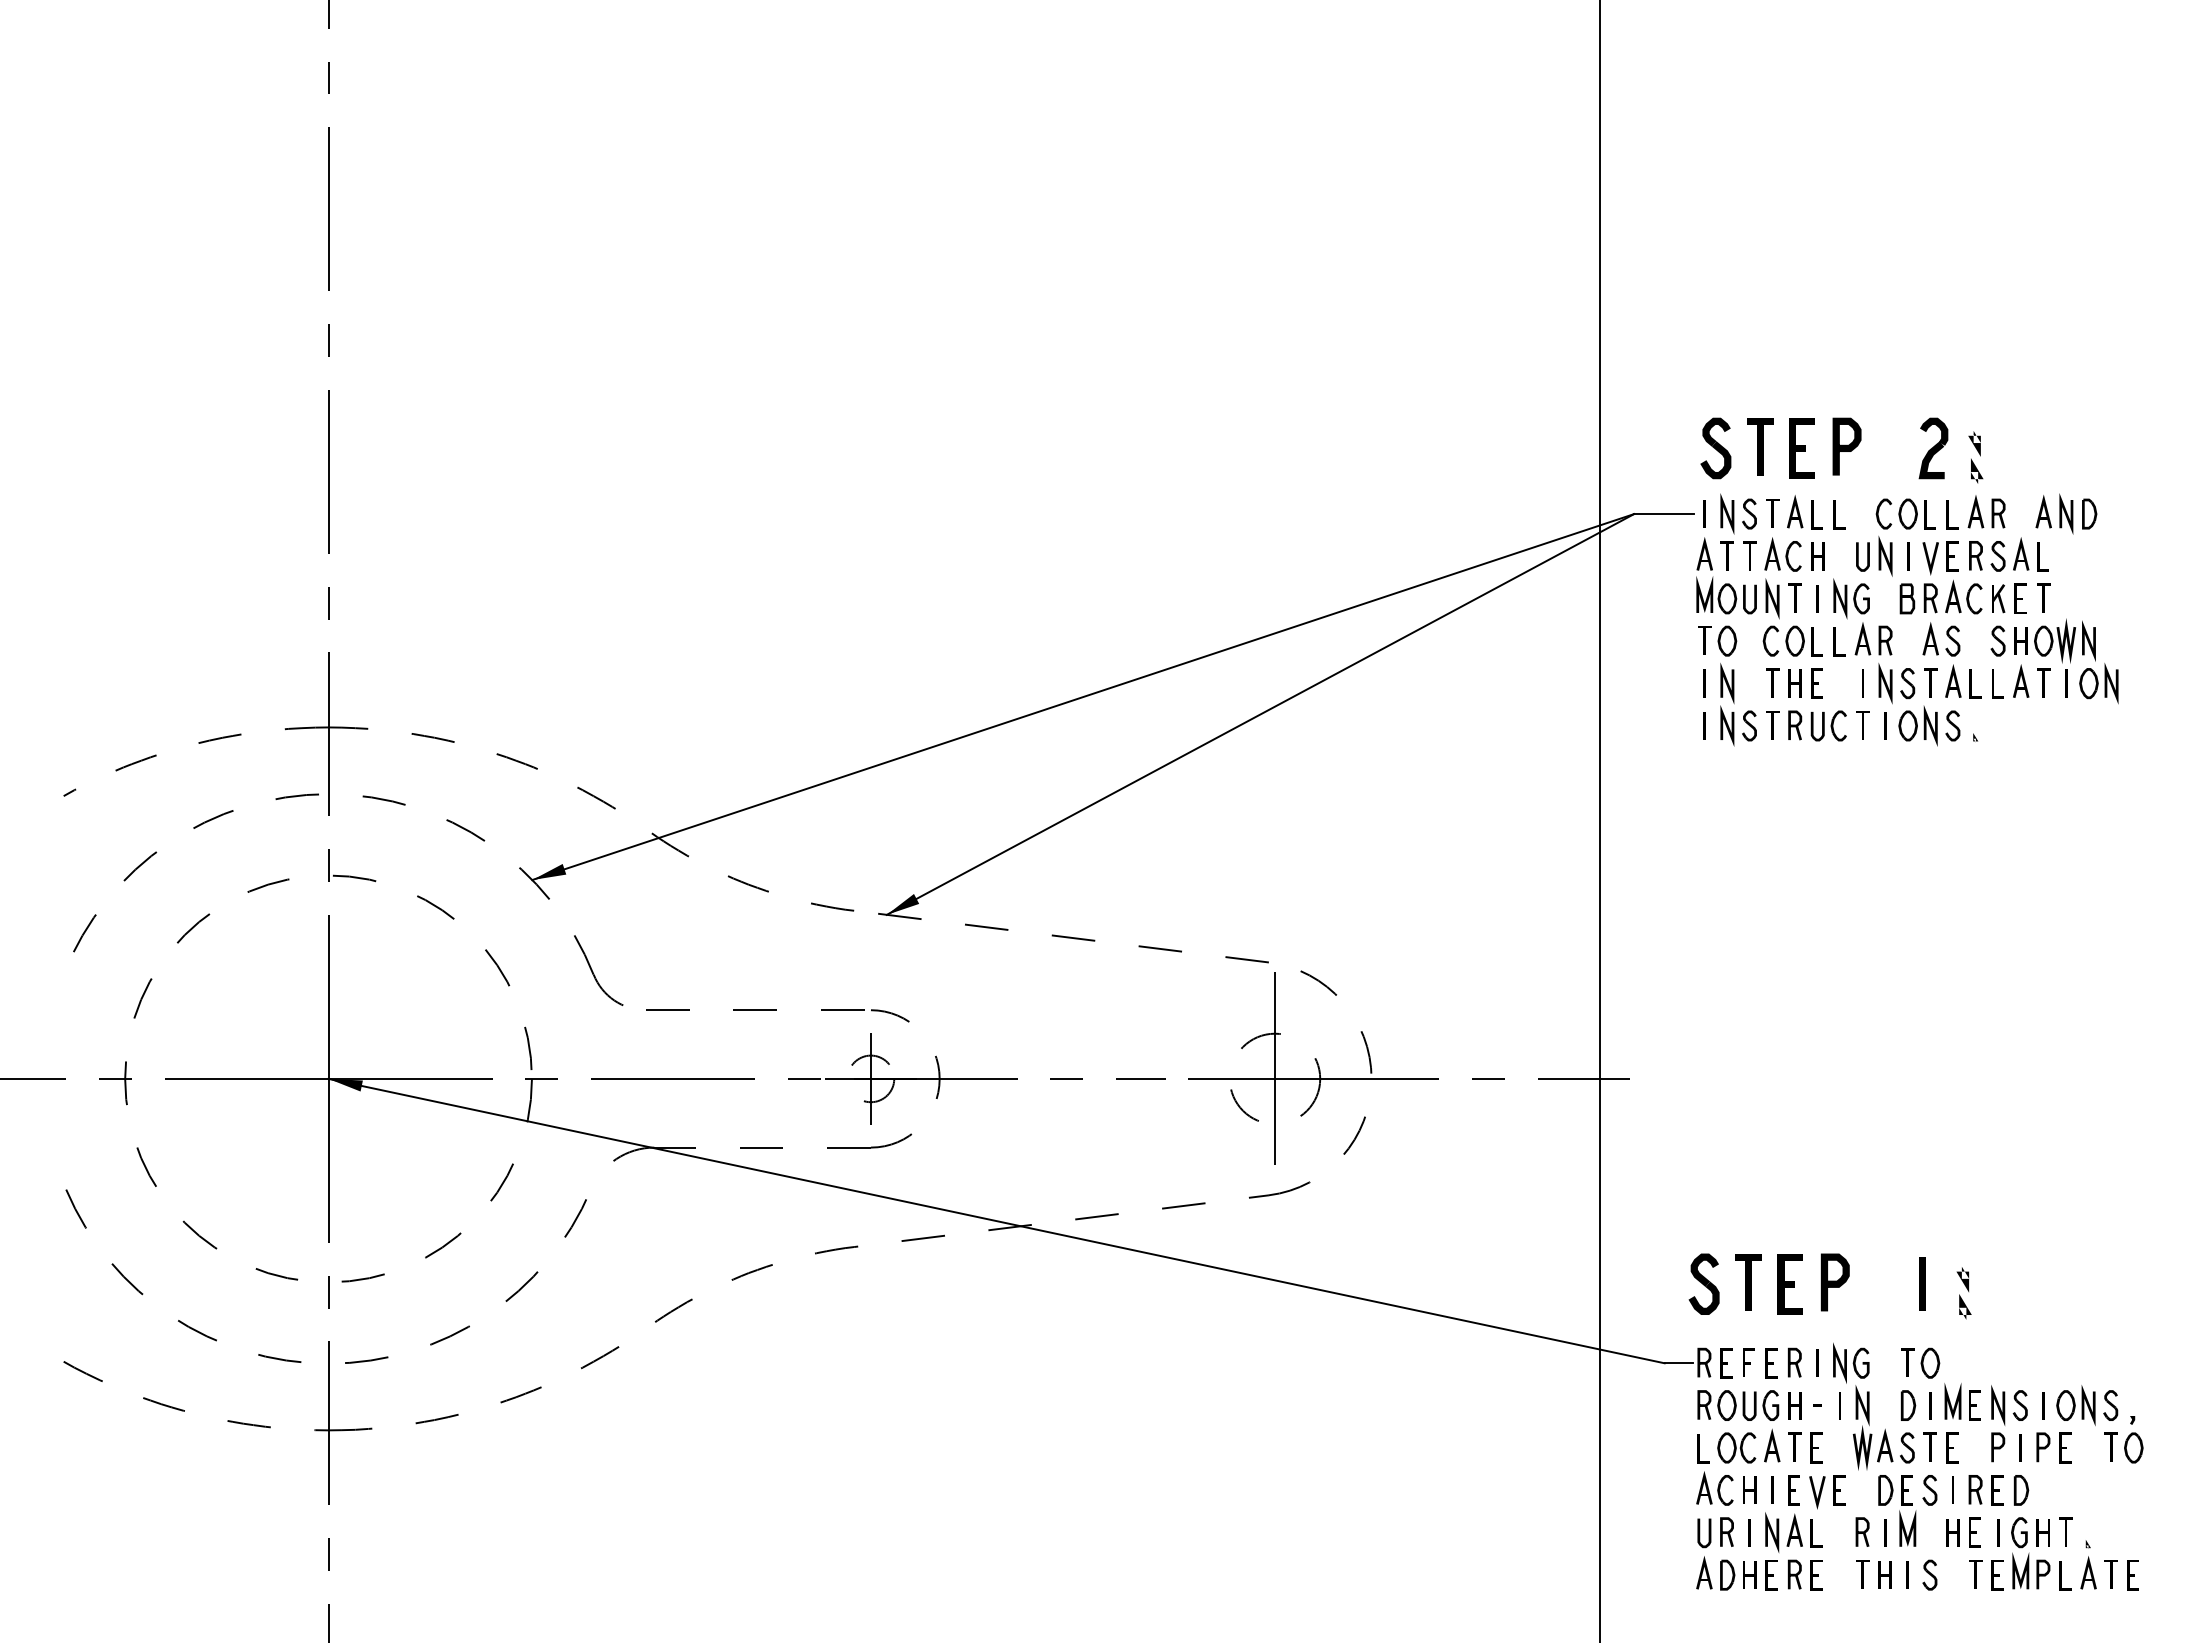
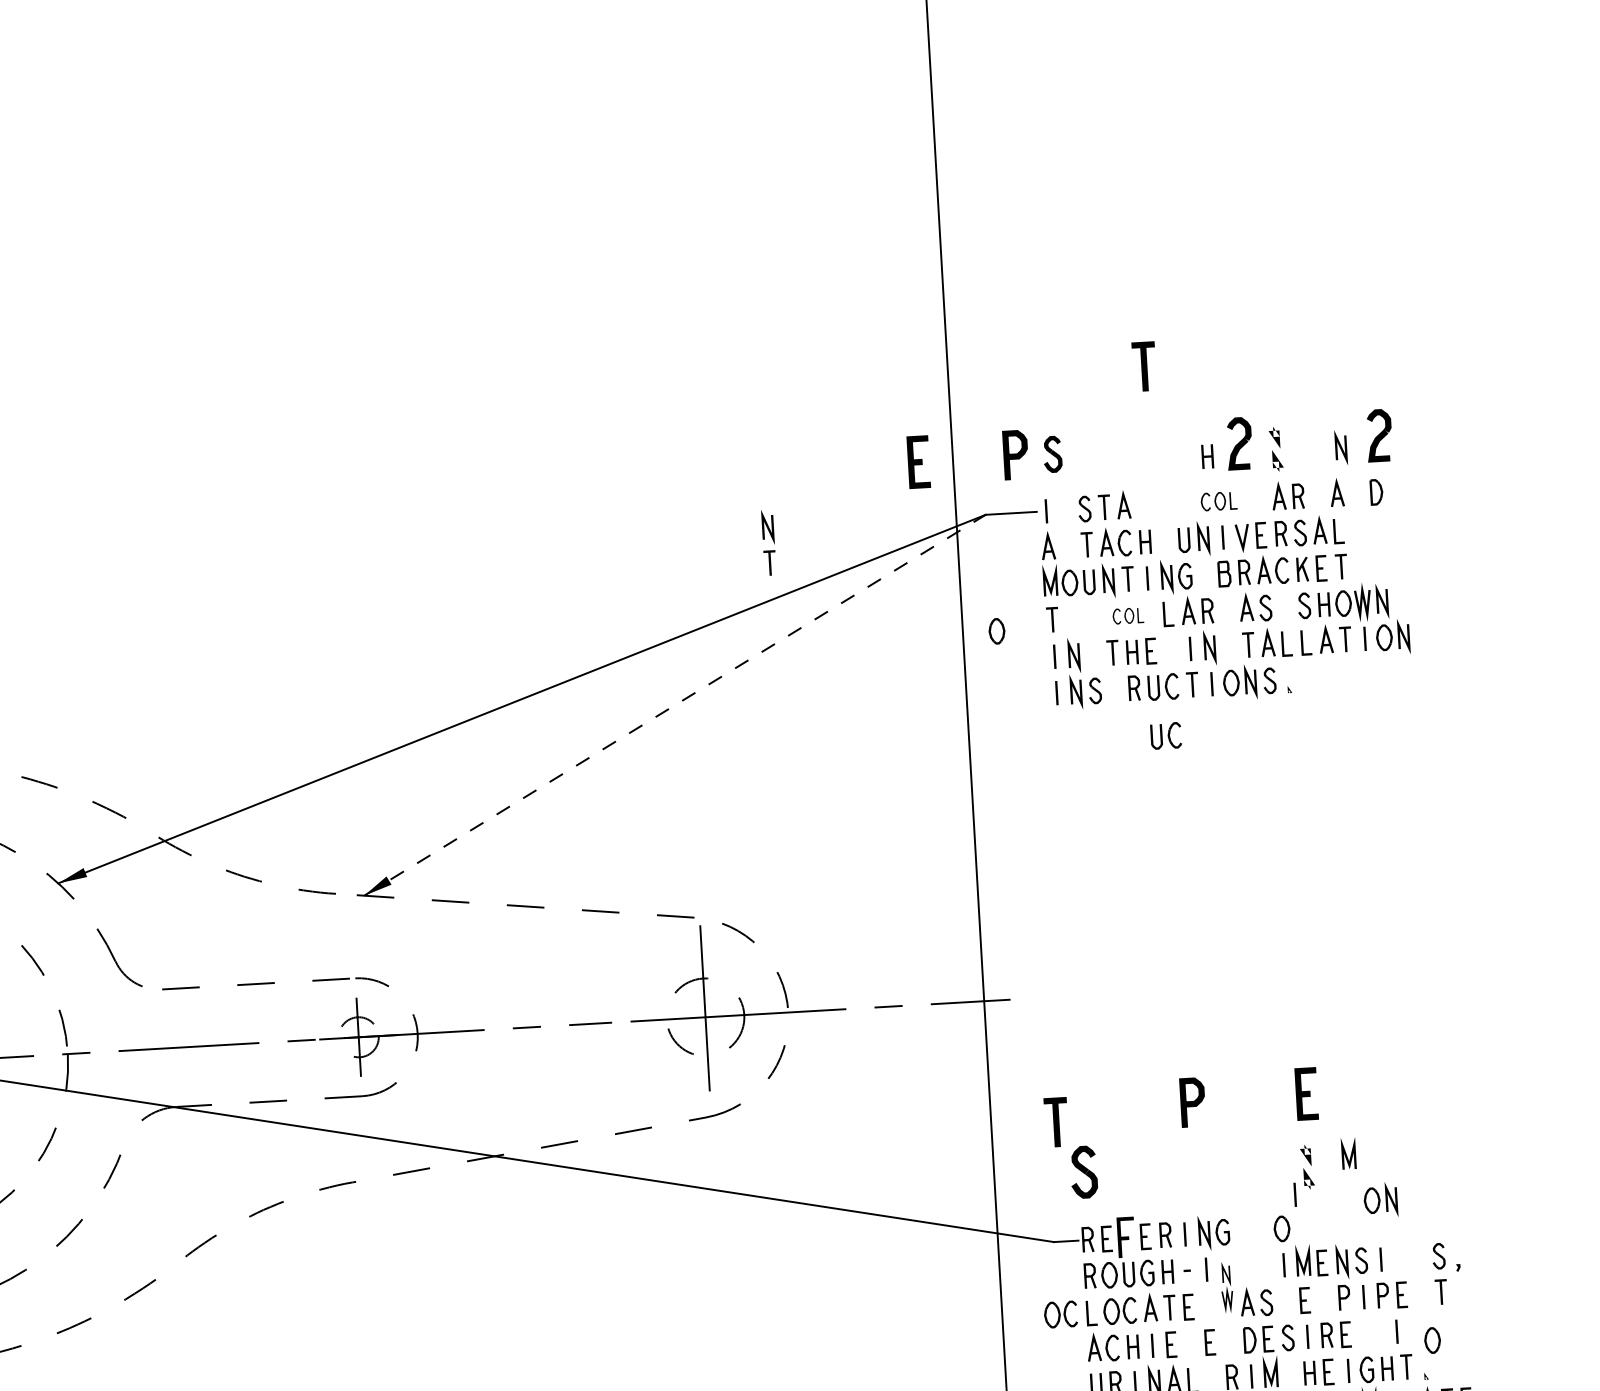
part: (1760, 446) -> (1144, 366), moved
curve: (1846, 446) -> (1015, 454), moved
part: (1715, 448) -> (1052, 454), size x0.7
part: (1801, 448) -> (918, 462), moved
part: (2096, 448) -> (1379, 435), added
part: (1895, 461) -> (1207, 456), added
part: (1905, 513) -> (1218, 500), size x0.7
line: (2066, 513) -> (1341, 447), moved
line: (1813, 514) -> (1139, 506), removed
line: (1835, 514) -> (1158, 505), removed
line: (1948, 514) -> (1255, 499), removed
part: (1727, 531) -> (768, 542), moved
part: (1727, 640) -> (997, 630), moved
part: (1792, 640) -> (1127, 615), size x0.6
part: (1907, 683) -> (1228, 646), removed
line: (1260, 714) -> (675, 705), solid -> dashed
part: (1772, 725) -> (1114, 689), removed
part: (1828, 782) -> (1165, 735), added
line: (2010, 1280) -> (1346, 1153), added
part: (1748, 1282) -> (1056, 1122), moved
curve: (1834, 1282) -> (1192, 1102), moved
line: (1922, 1283) -> (1271, 1160), removed
part: (1789, 1284) -> (1306, 1094), moved
line: (1947, 1324) -> (1294, 1194), added
part: (1748, 1362) -> (1125, 1237), size x1.6
part: (1907, 1362) -> (1262, 1229), removed
part: (1908, 1405) -> (1265, 1266), removed
part: (2075, 1405) -> (1380, 1200), moved
part: (1862, 1427) -> (1226, 1287), size x0.7
part: (1929, 1446) -> (1285, 1300), removed
part: (1667, 1447) -> (1060, 1314), added
part: (2133, 1447) -> (1432, 1340), moved
line: (2056, 1489) -> (1396, 1330), added
part: (2021, 1490) -> (1366, 1333), removed
line: (1818, 1493) -> (1192, 1346), removed

